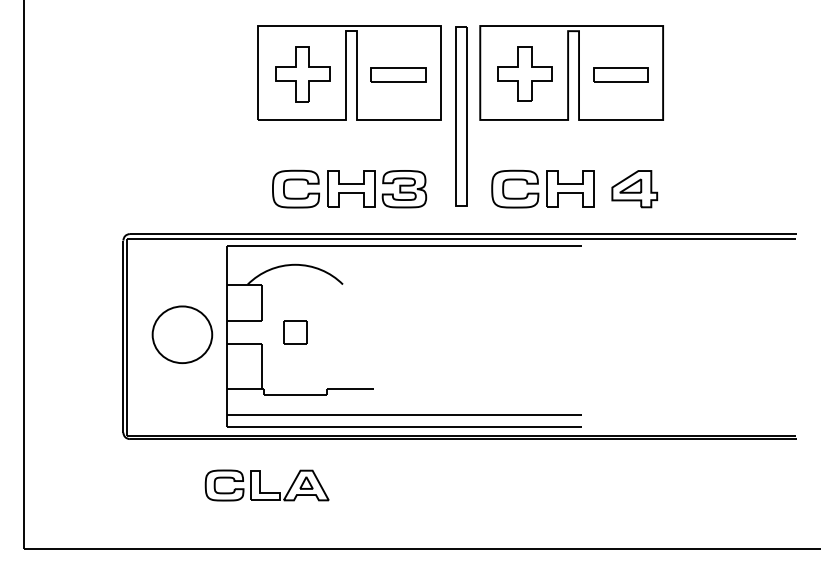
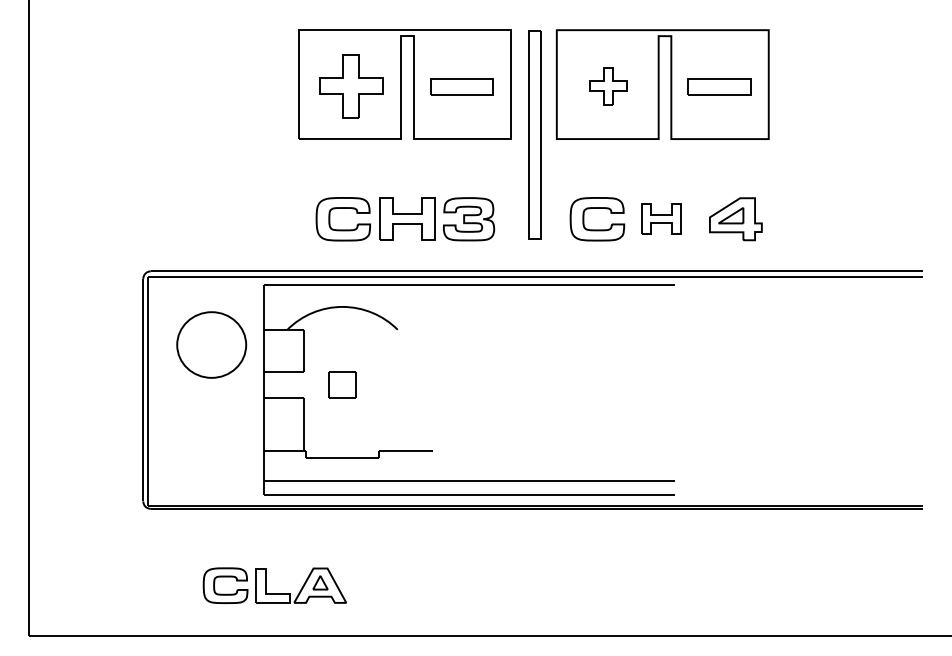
part: (524, 74) -> (608, 86), size x0.6
part: (570, 188) -> (661, 218), size x0.7
part: (182, 334) -> (211, 344), moved
part: (259, 485) -> (266, 585), moved

